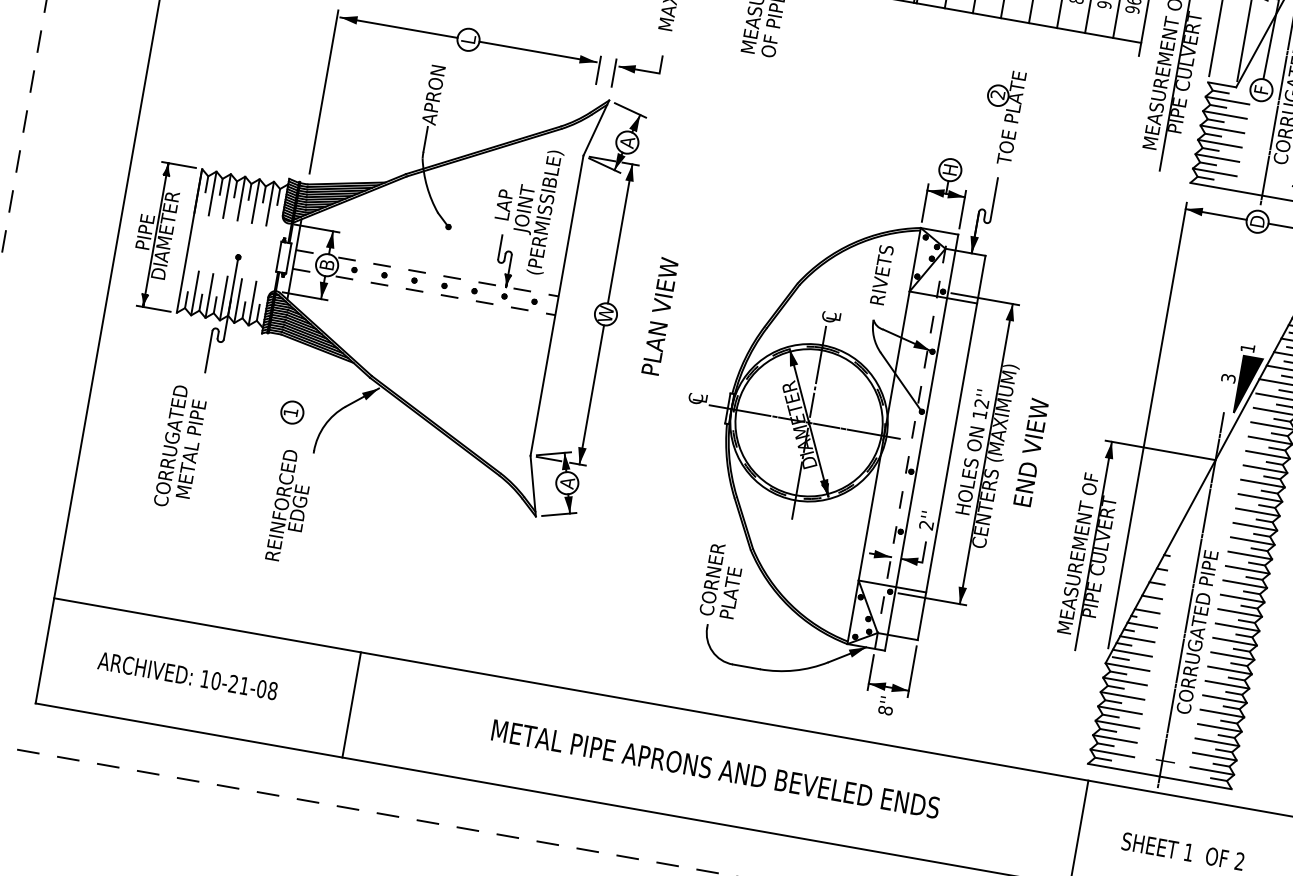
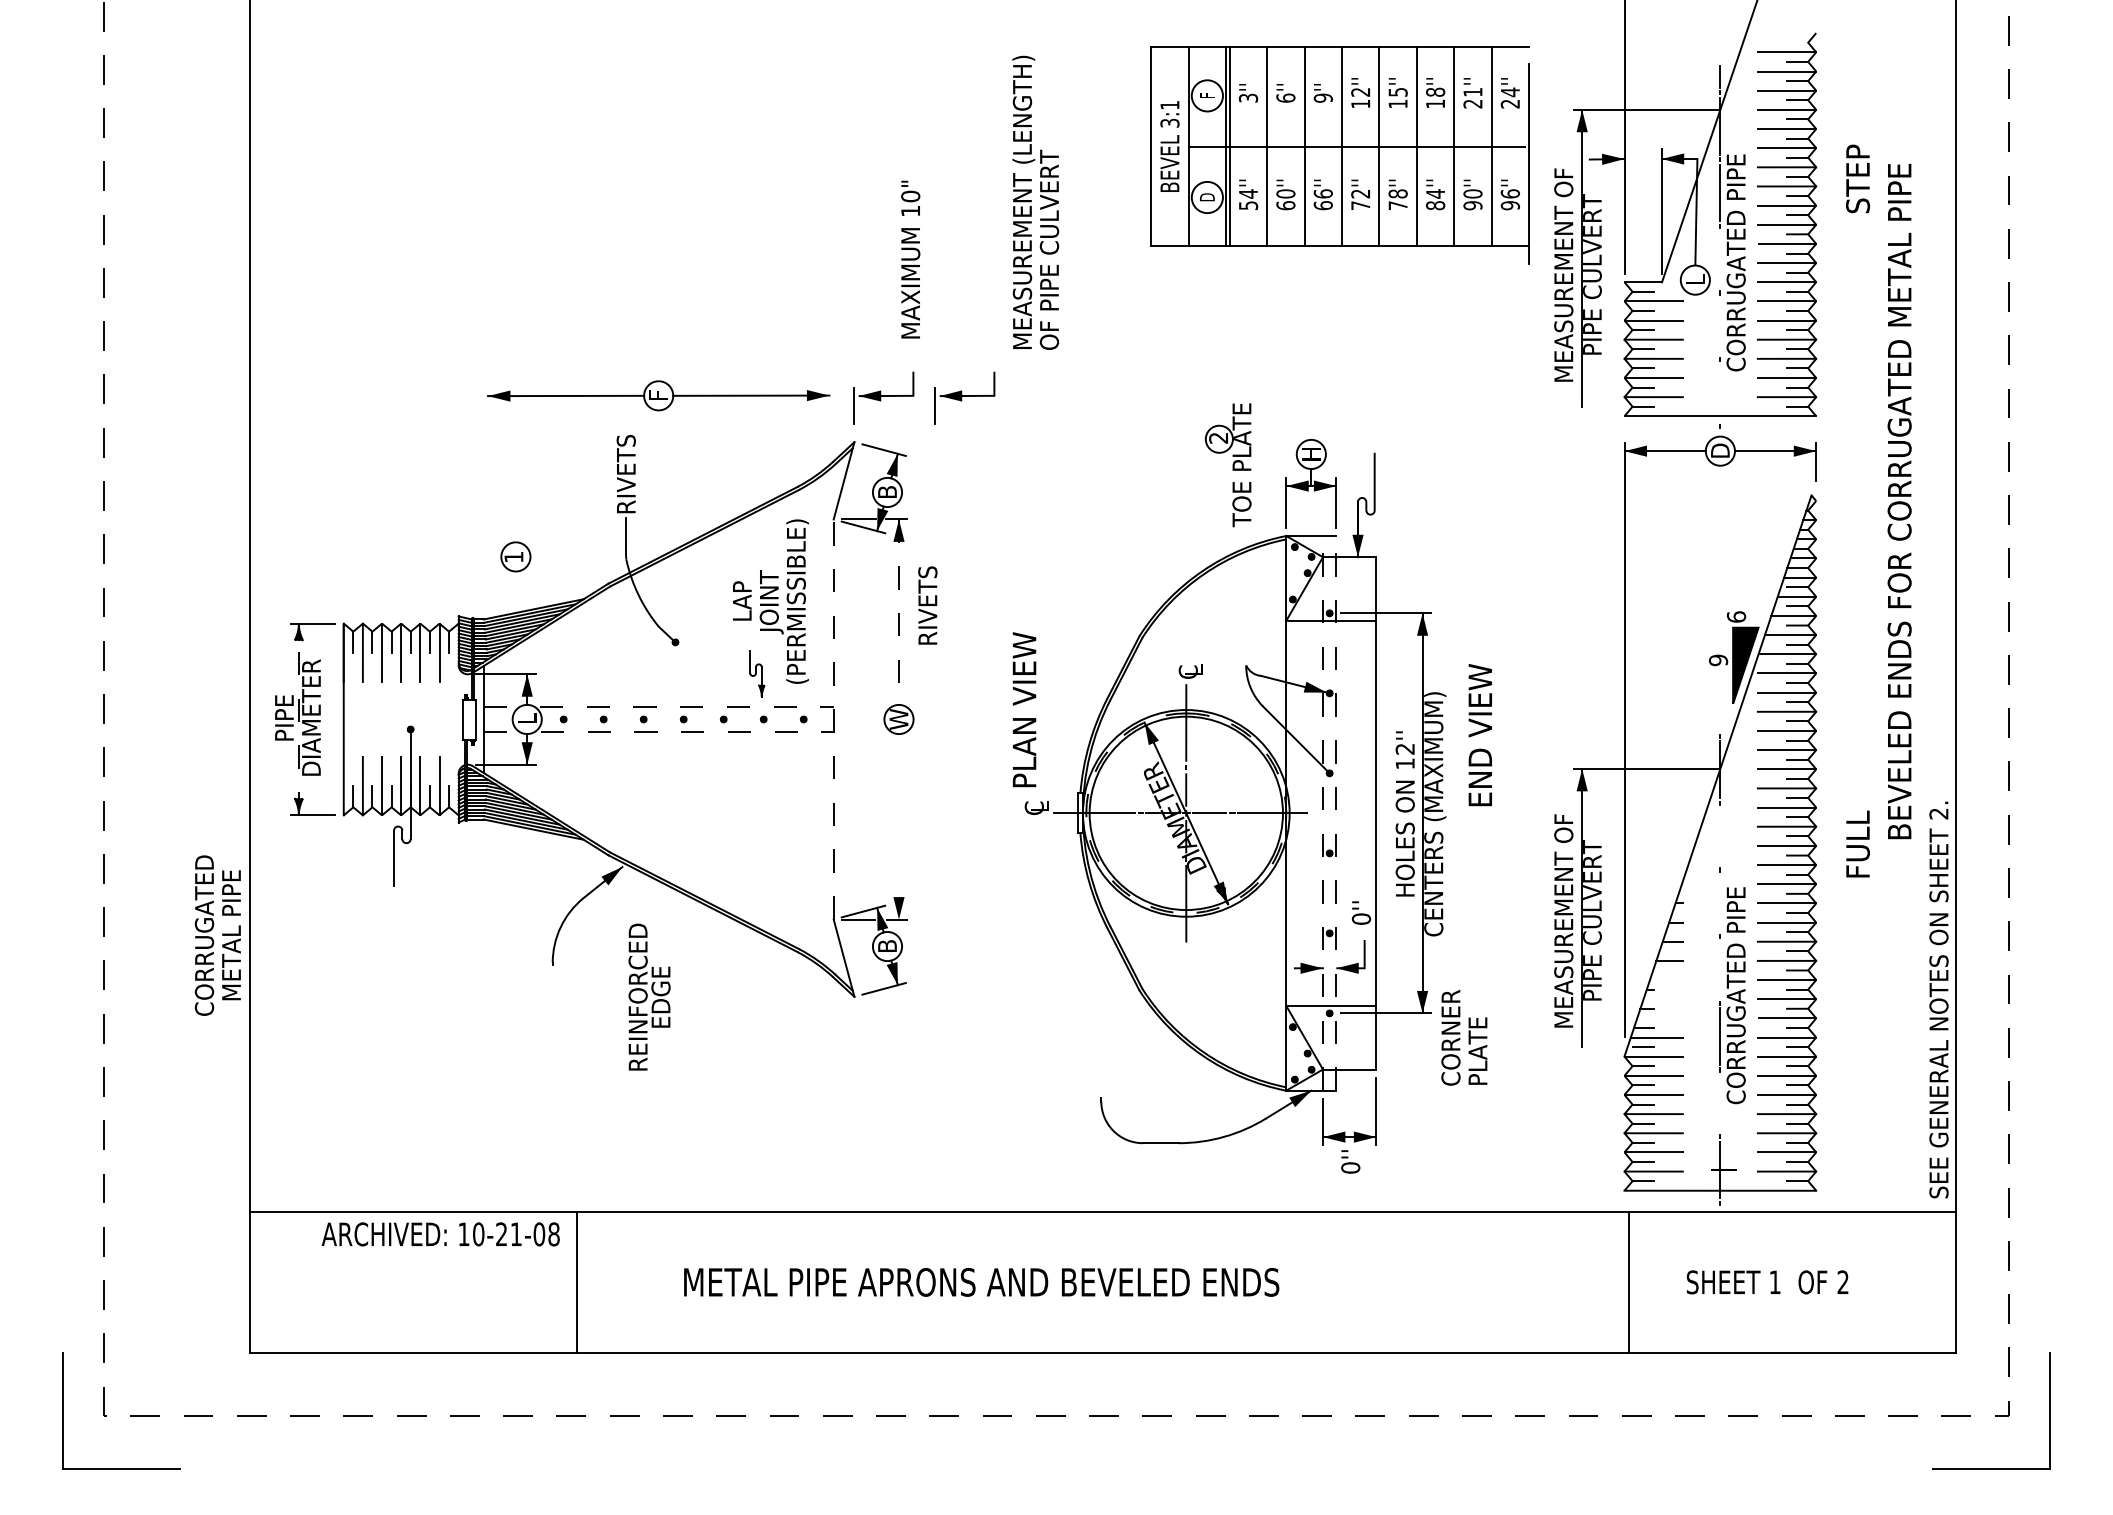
text: (468, 38) -> (658, 393), L -> F
line: (598, 70) -> (833, 405), removed
line: (1283, 78) -> (1720, 259), removed
part: (697, 81) -> (964, 397), added
text: (1261, 88) -> (1695, 277), F -> L
line: (323, 91) -> (483, 495), removed
text: (433, 94) -> (625, 474), APRON -> RIVETS
part: (1000, 116) -> (1227, 465), moved
line: (1274, 127) -> (1720, 325), removed
text: (627, 141) -> (887, 491), A -> B
line: (1265, 177) -> (1720, 392), removed
line: (155, 234) -> (298, 719), solid -> dashed
line: (620, 234) -> (899, 612), solid -> dashed
part: (505, 261) -> (757, 673), size x0.7
text: (326, 264) -> (526, 718), B -> L
text: (881, 274) -> (927, 605), moved
line: (556, 305) -> (833, 719), solid -> dashed
text: (660, 316) -> (1024, 709), moved
text: (1247, 347) -> (1736, 616), 1 -> 6
text: (1228, 378) -> (1718, 660), 3 -> 9
line: (592, 394) -> (899, 826), removed
part: (292, 412) -> (515, 556), moved
line: (1222, 422) -> (1720, 718), removed
line: (921, 442) -> (1336, 812), solid -> dashed
text: (180, 447) -> (217, 935), moved
text: (1030, 452) -> (1479, 735), moved
text: (567, 482) -> (887, 945), A -> B
text: (290, 506) -> (649, 996), moved
line: (1206, 510) -> (1720, 836), removed
text: (926, 524) -> (1361, 918), 2'' -> 0''
line: (1198, 560) -> (1720, 902), removed
text: (722, 580) -> (1464, 1037), moved
line: (1189, 610) -> (1720, 969), removed
line: (1147, 611) -> (1666, 980), removed
line: (1141, 625) -> (1662, 999), removed
line: (1136, 639) -> (1659, 1018), removed
text: (187, 676) -> (440, 1234), moved
line: (351, 705) -> (577, 1282), moved
text: (885, 710) -> (1350, 1167), 8'' -> 0''
line: (1171, 710) -> (1720, 1102), removed
text: (715, 769) -> (981, 1282), moved

